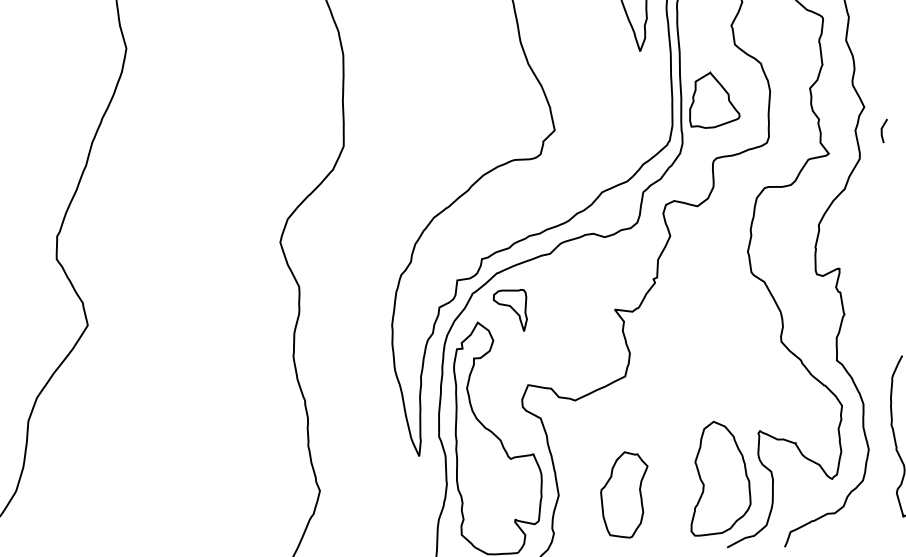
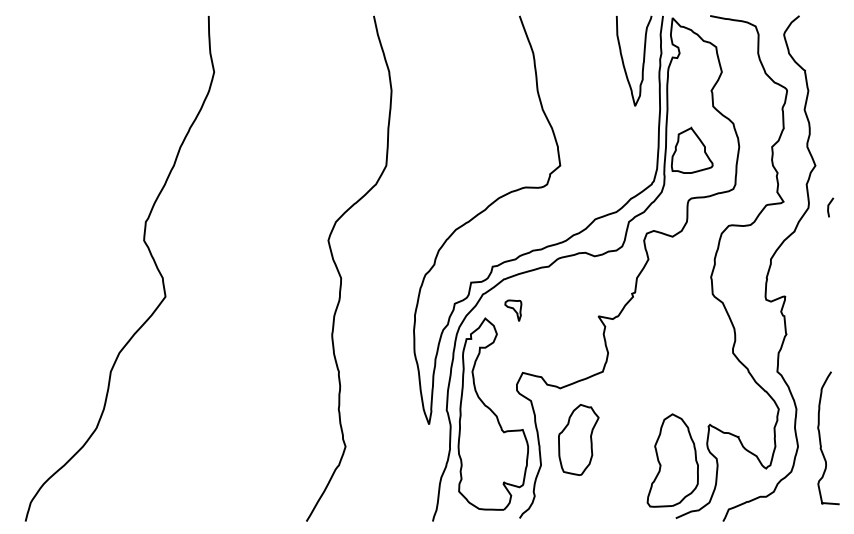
line: (883, 131) -> (829, 207), moved
part: (511, 310) -> (513, 310), size x0.6
part: (625, 494) -> (578, 439), moved

